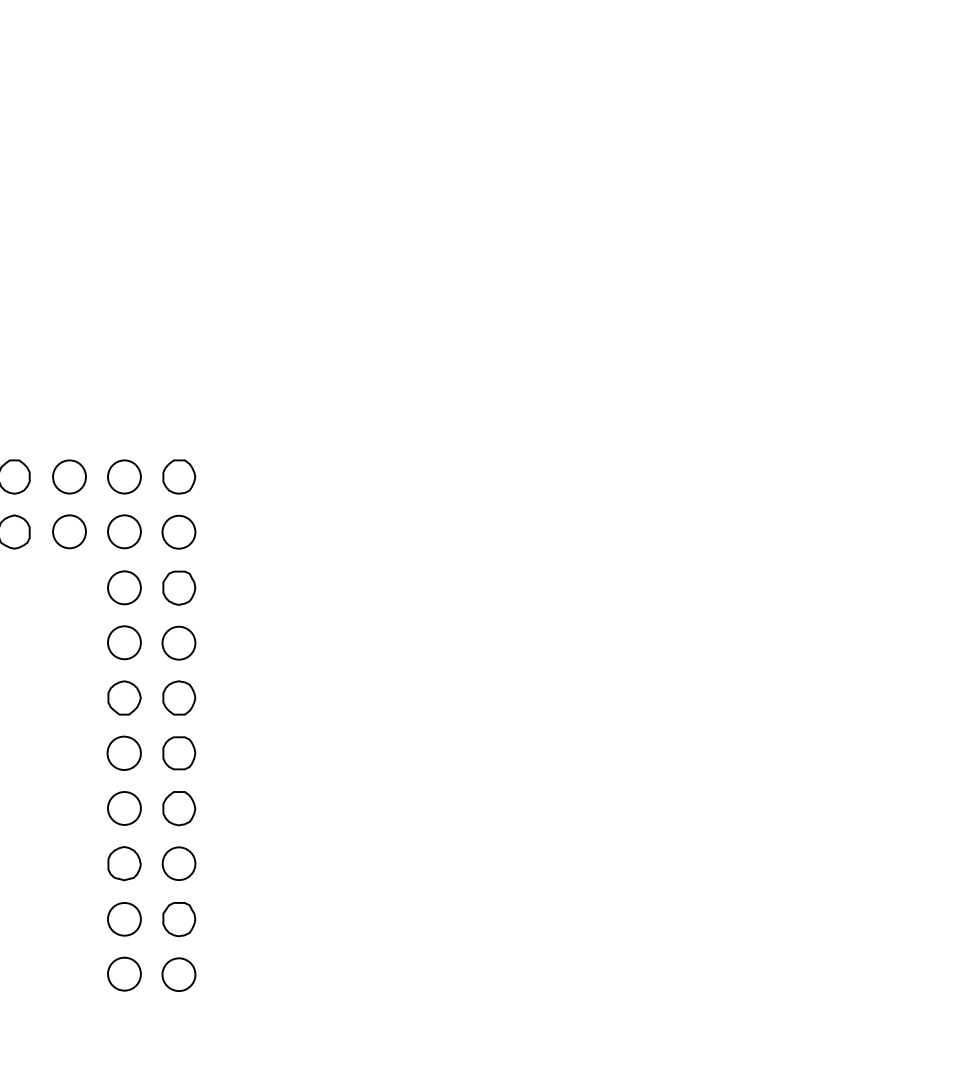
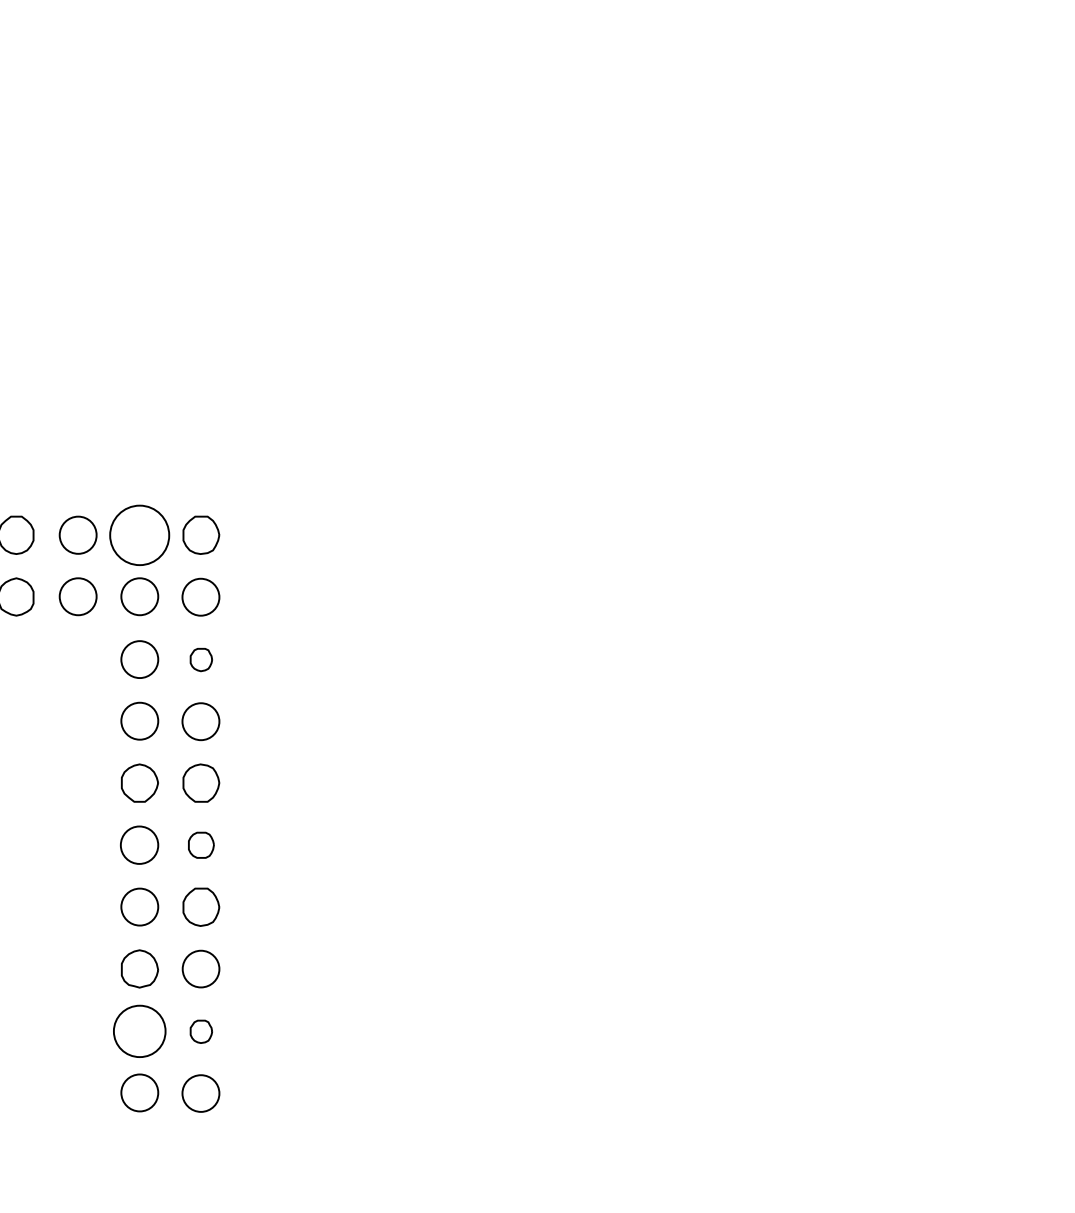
part: (124, 476) -> (139, 534), size x1.6
part: (179, 587) -> (201, 659), size x0.6
part: (179, 753) -> (201, 845), size x0.7
part: (124, 919) -> (139, 1031), size x1.4
part: (179, 919) -> (201, 1031), size x0.6

